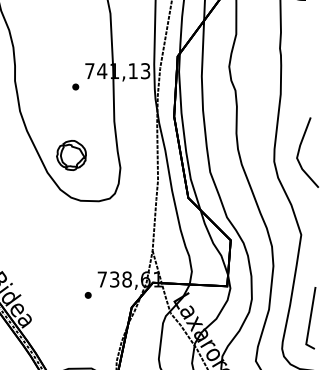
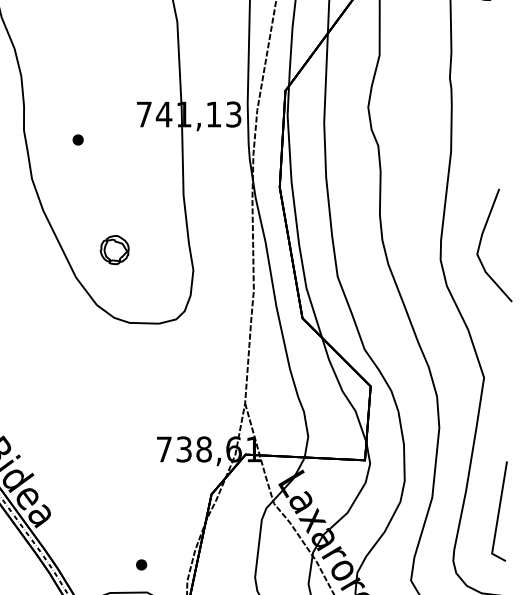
part: (75, 86) -> (77, 139), moved
part: (71, 155) -> (114, 250), size x0.6
part: (87, 295) -> (140, 565), moved

